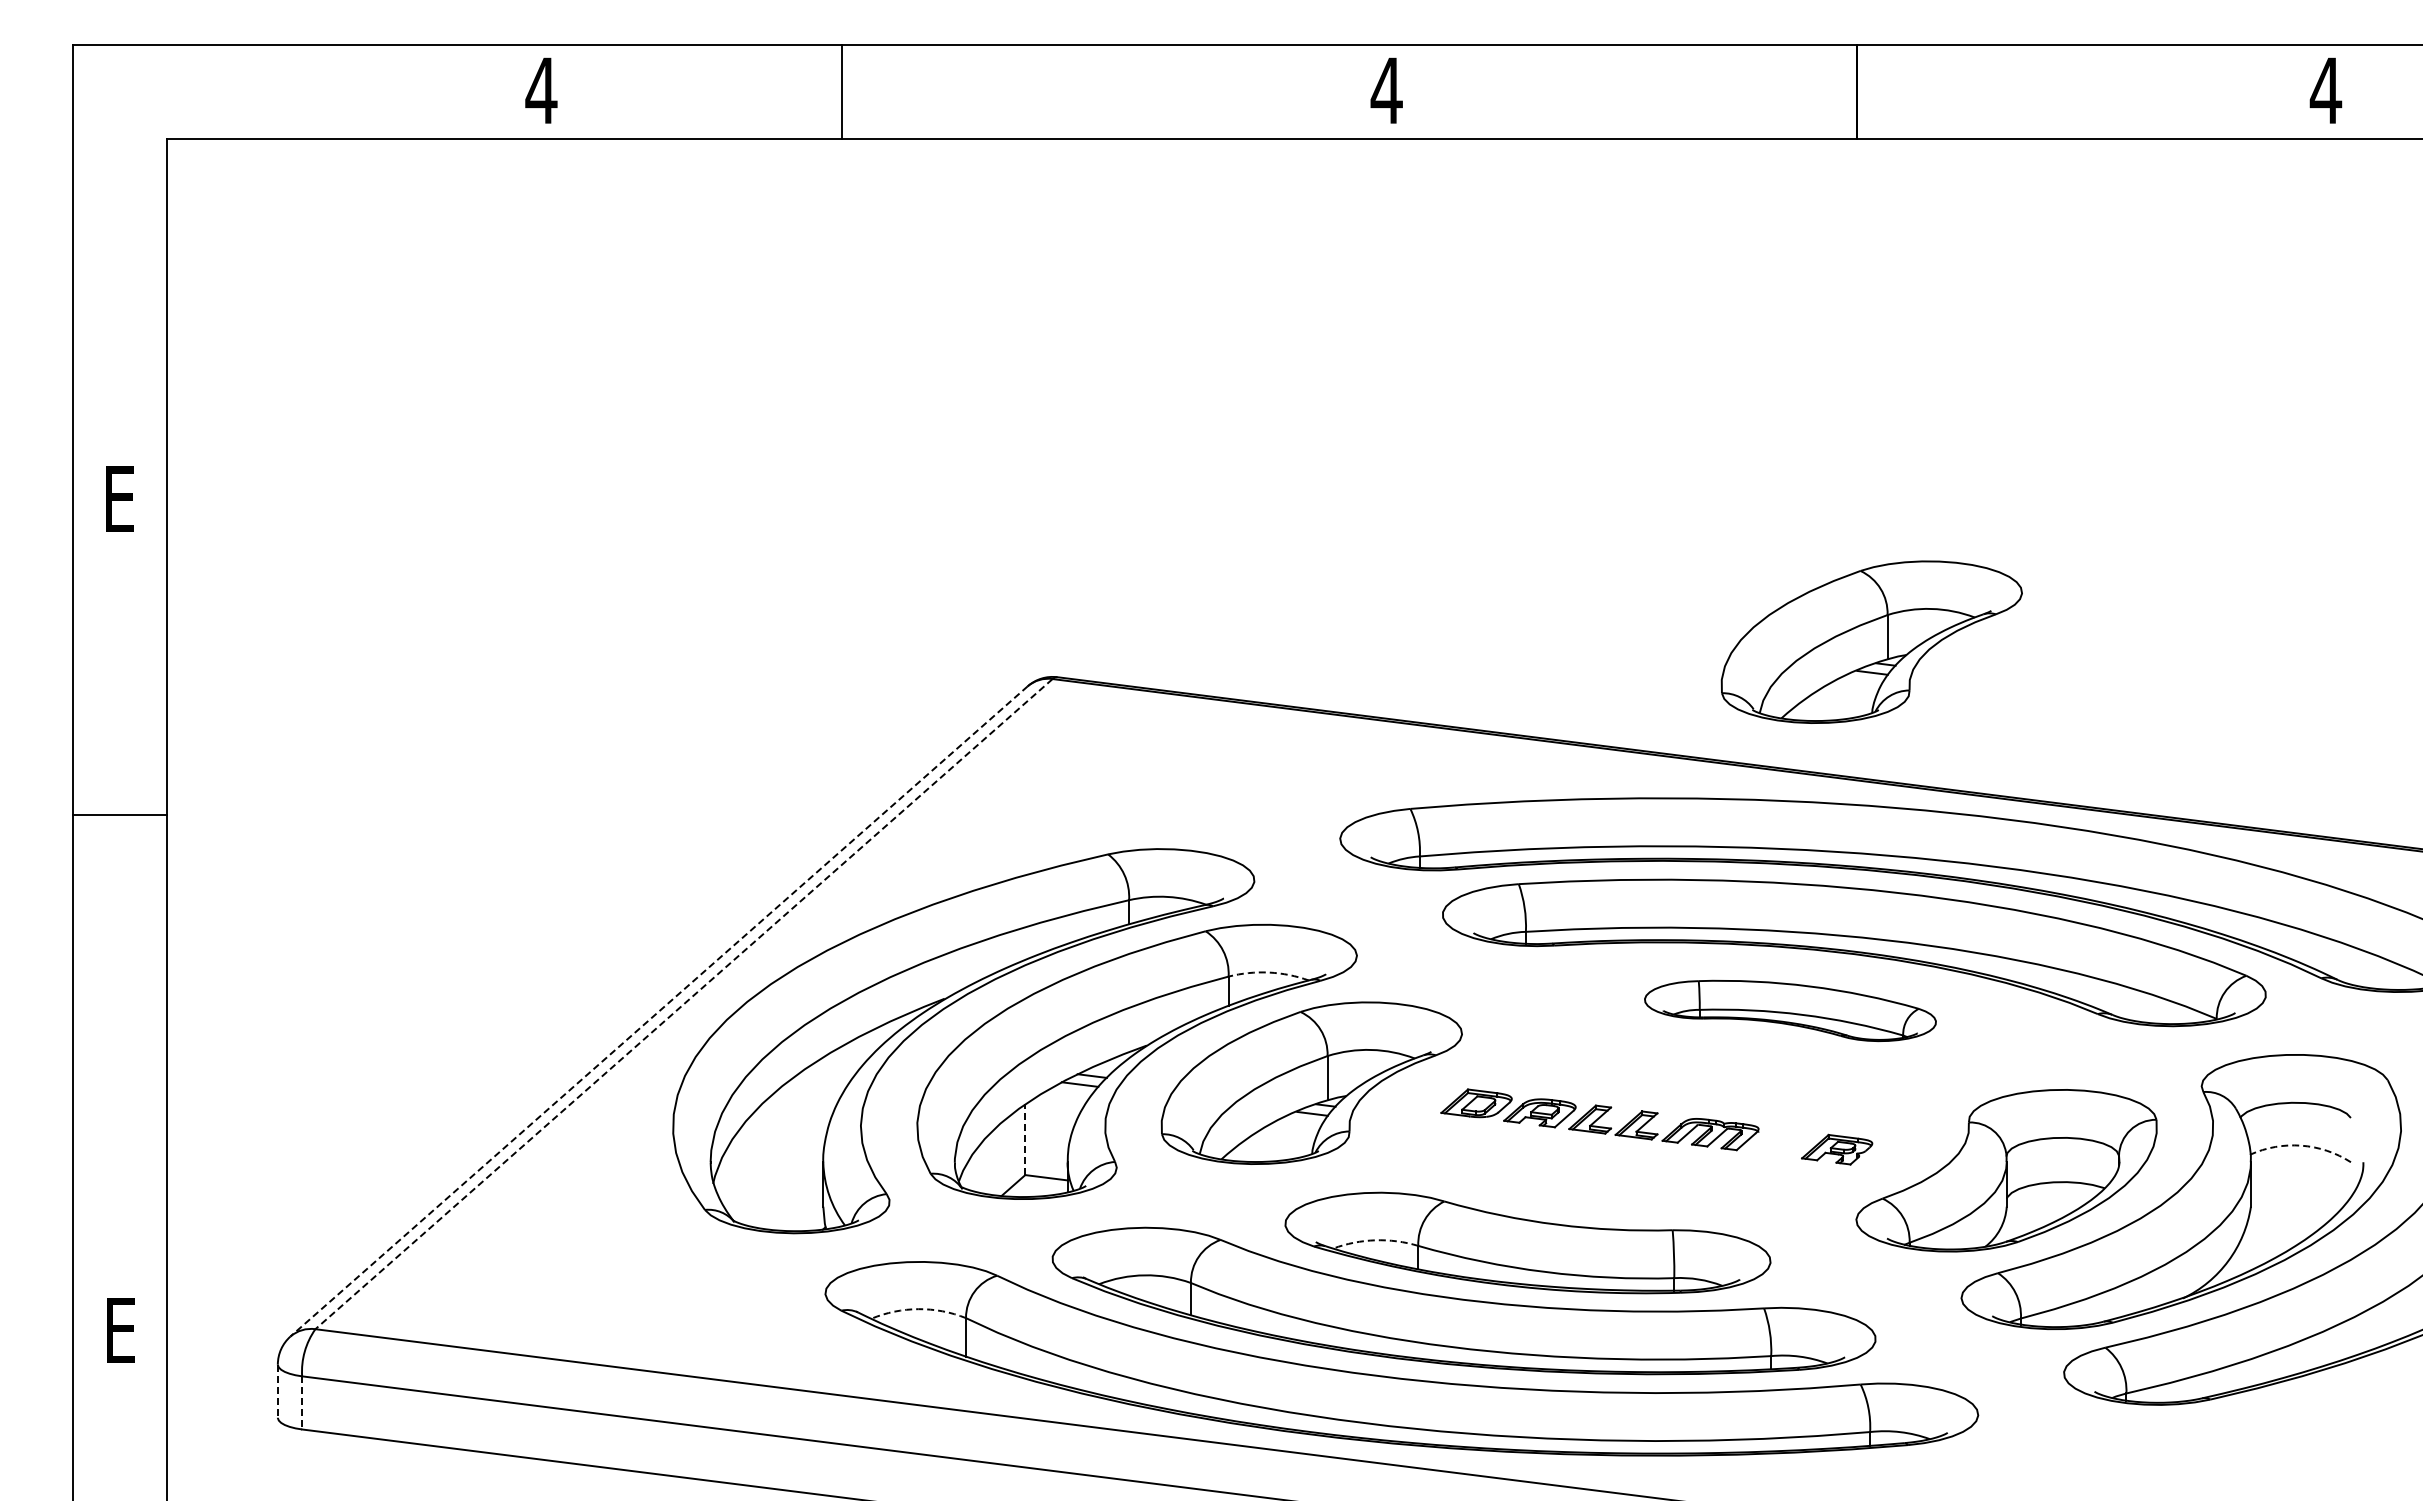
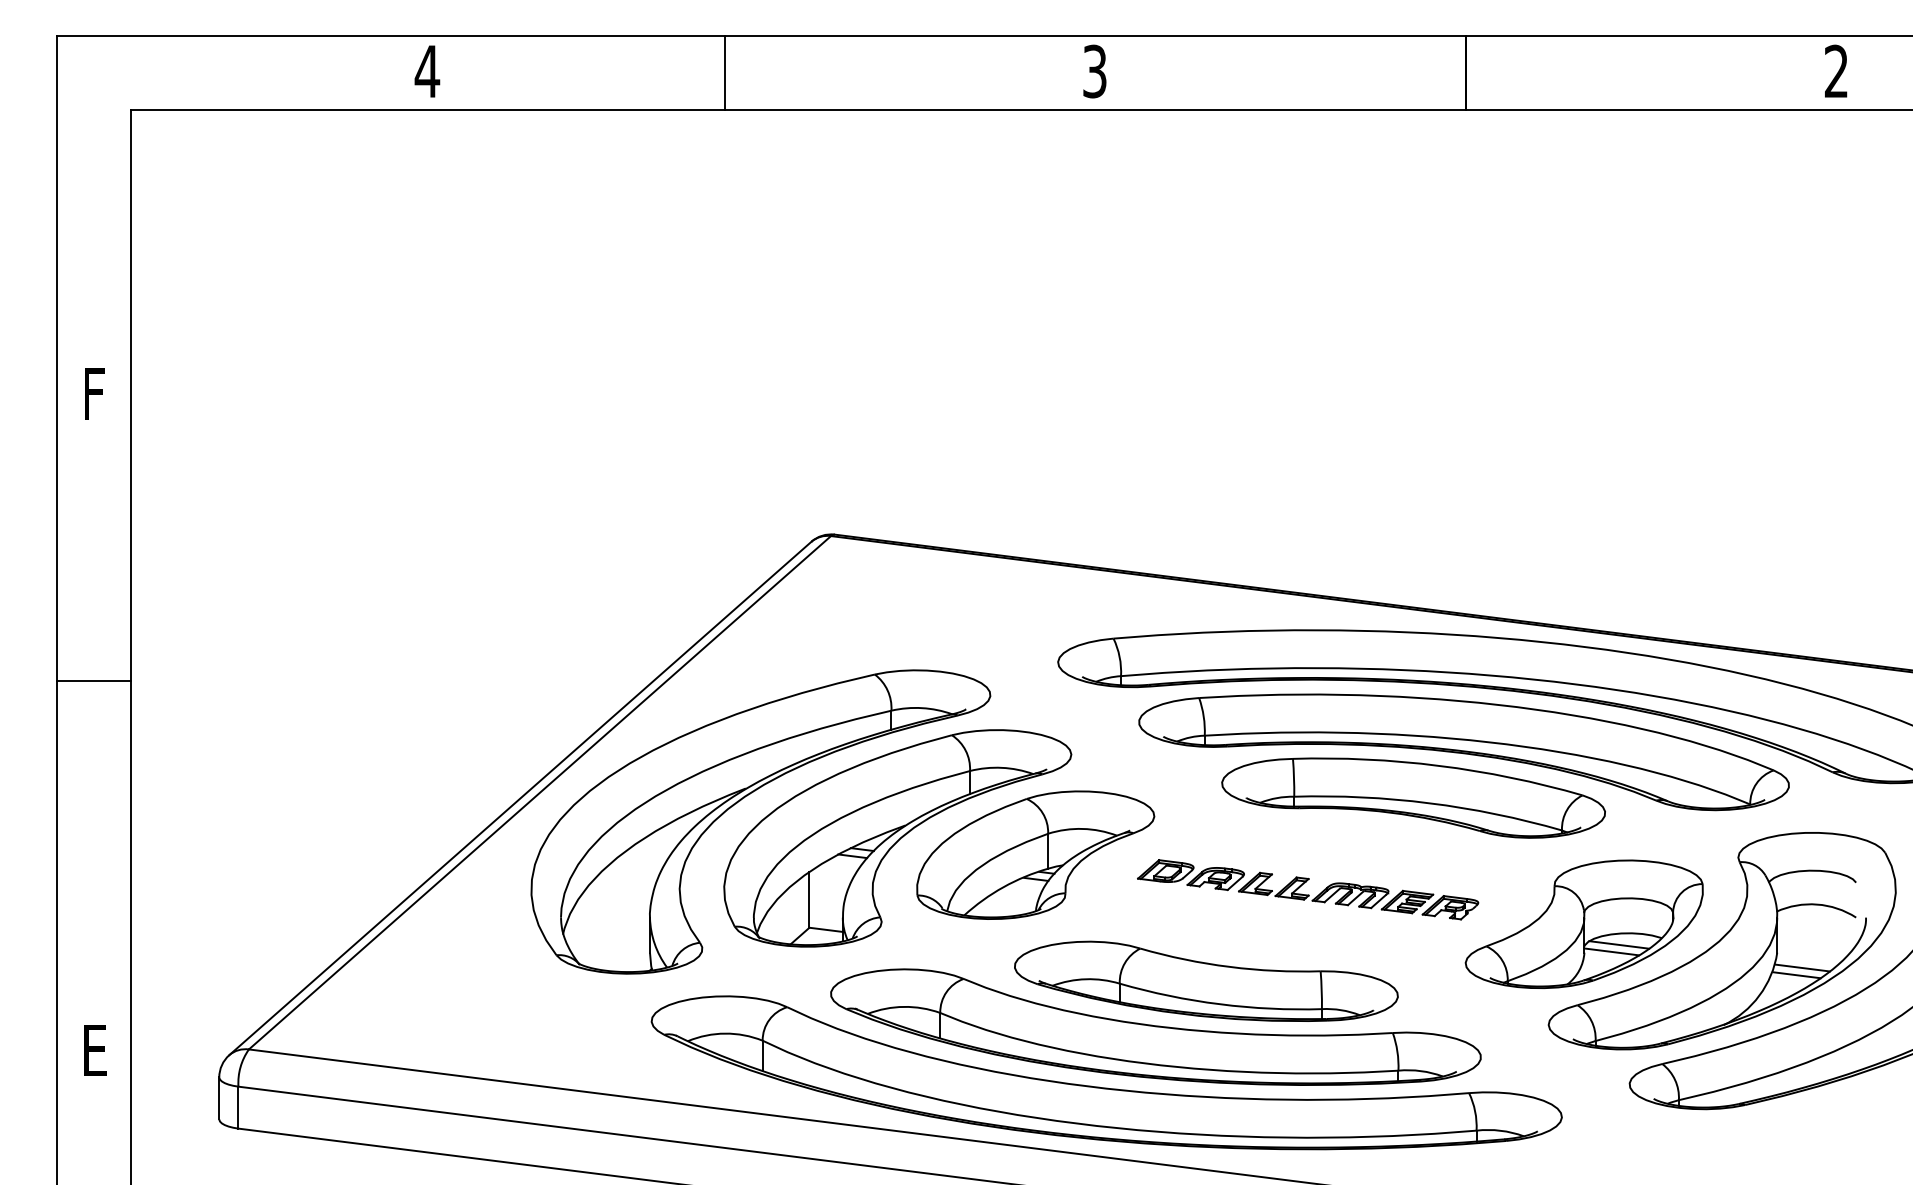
text: (2325, 89) -> (1836, 70), 4 -> 2
text: (1386, 90) -> (1094, 71), 4 -> 3
line: (841, 92) -> (724, 72), moved
text: (119, 498) -> (94, 393), E -> F
part: (1871, 641) -> (1477, 506), removed
line: (119, 815) -> (94, 680), moved
arc: (1269, 972) -> (1002, 767), dashed -> solid
line: (683, 1004) -> (539, 793), dashed -> solid
part: (1790, 1010) -> (1413, 797), size x1.67
line: (658, 1011) -> (519, 798), dashed -> solid
line: (1025, 1139) -> (809, 899), dashed -> solid
part: (1782, 1142) -> (1407, 902), added
arc: (2301, 1145) -> (1817, 904), dashed -> solid
line: (2050, 1196) -> (1618, 944), added
line: (2040, 1205) -> (1611, 951), added
line: (2283, 1225) -> (1802, 967), added
line: (2275, 1235) -> (1796, 975), added
arc: (1375, 1240) -> (1085, 979), dashed -> solid
arc: (918, 1309) -> (725, 1033), dashed -> solid
line: (277, 1391) -> (219, 1098), dashed -> solid
line: (302, 1402) -> (238, 1107), dashed -> solid

